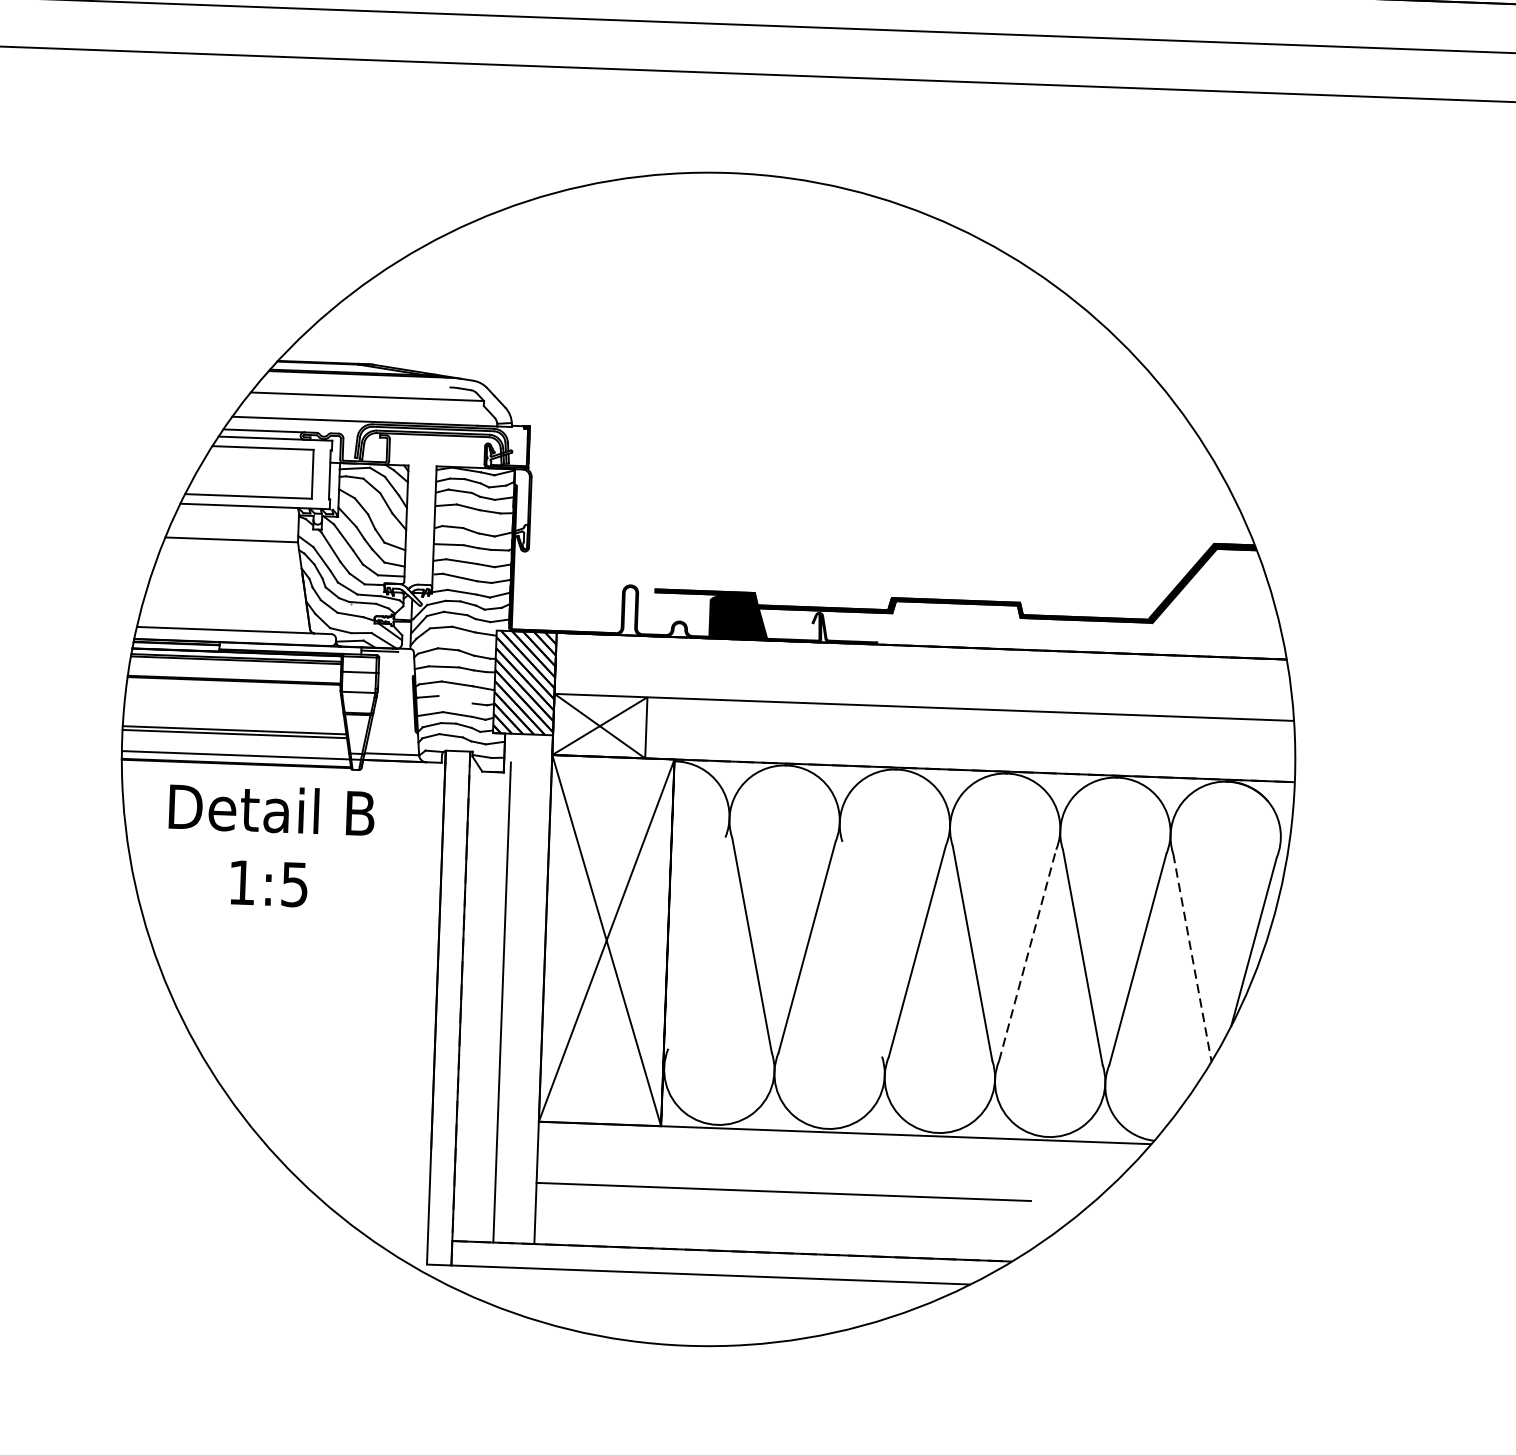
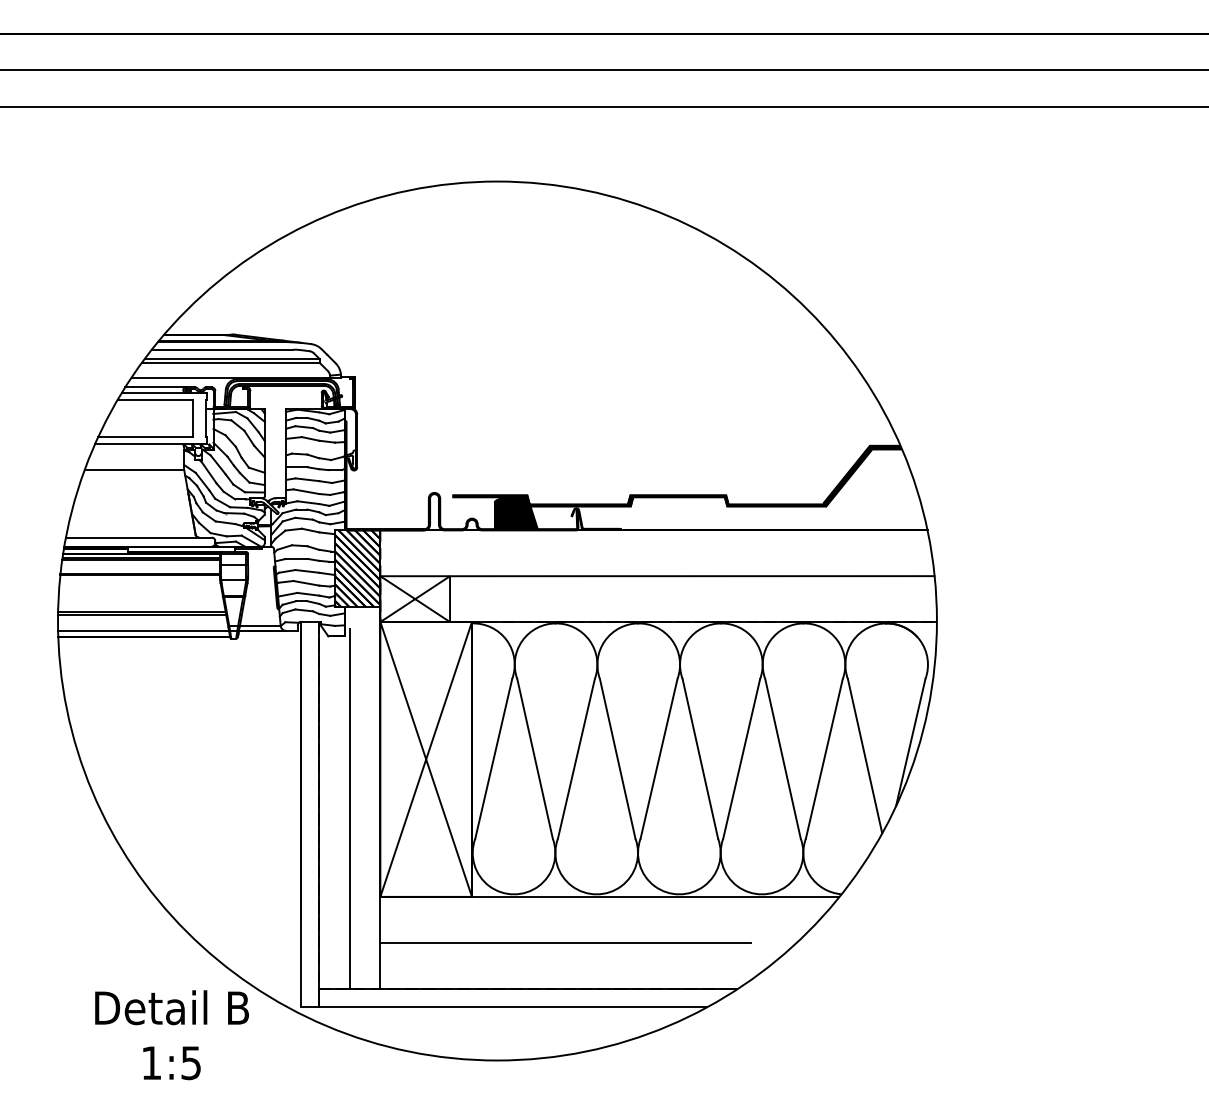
line: (354, 383) -> (222, 349), added
line: (365, 401) -> (230, 362), added
line: (455, 700) -> (306, 583), added
text: (269, 846) -> (171, 1035), moved
line: (696, 942) -> (493, 758), added
line: (861, 948) -> (617, 758), added
line: (1027, 954) -> (741, 758), dashed -> solid
line: (1192, 958) -> (865, 756), dashed -> solid

